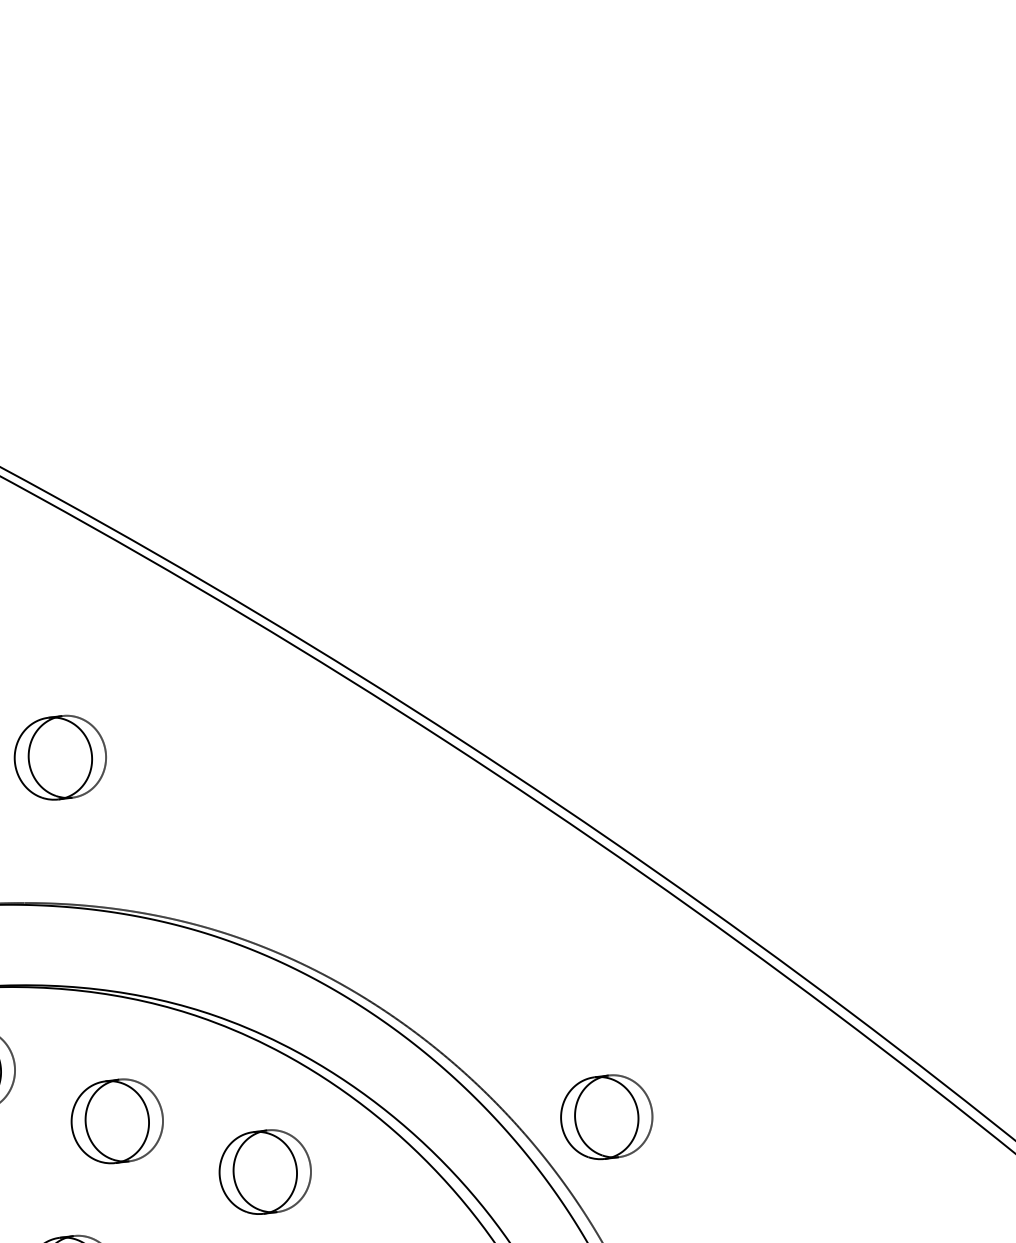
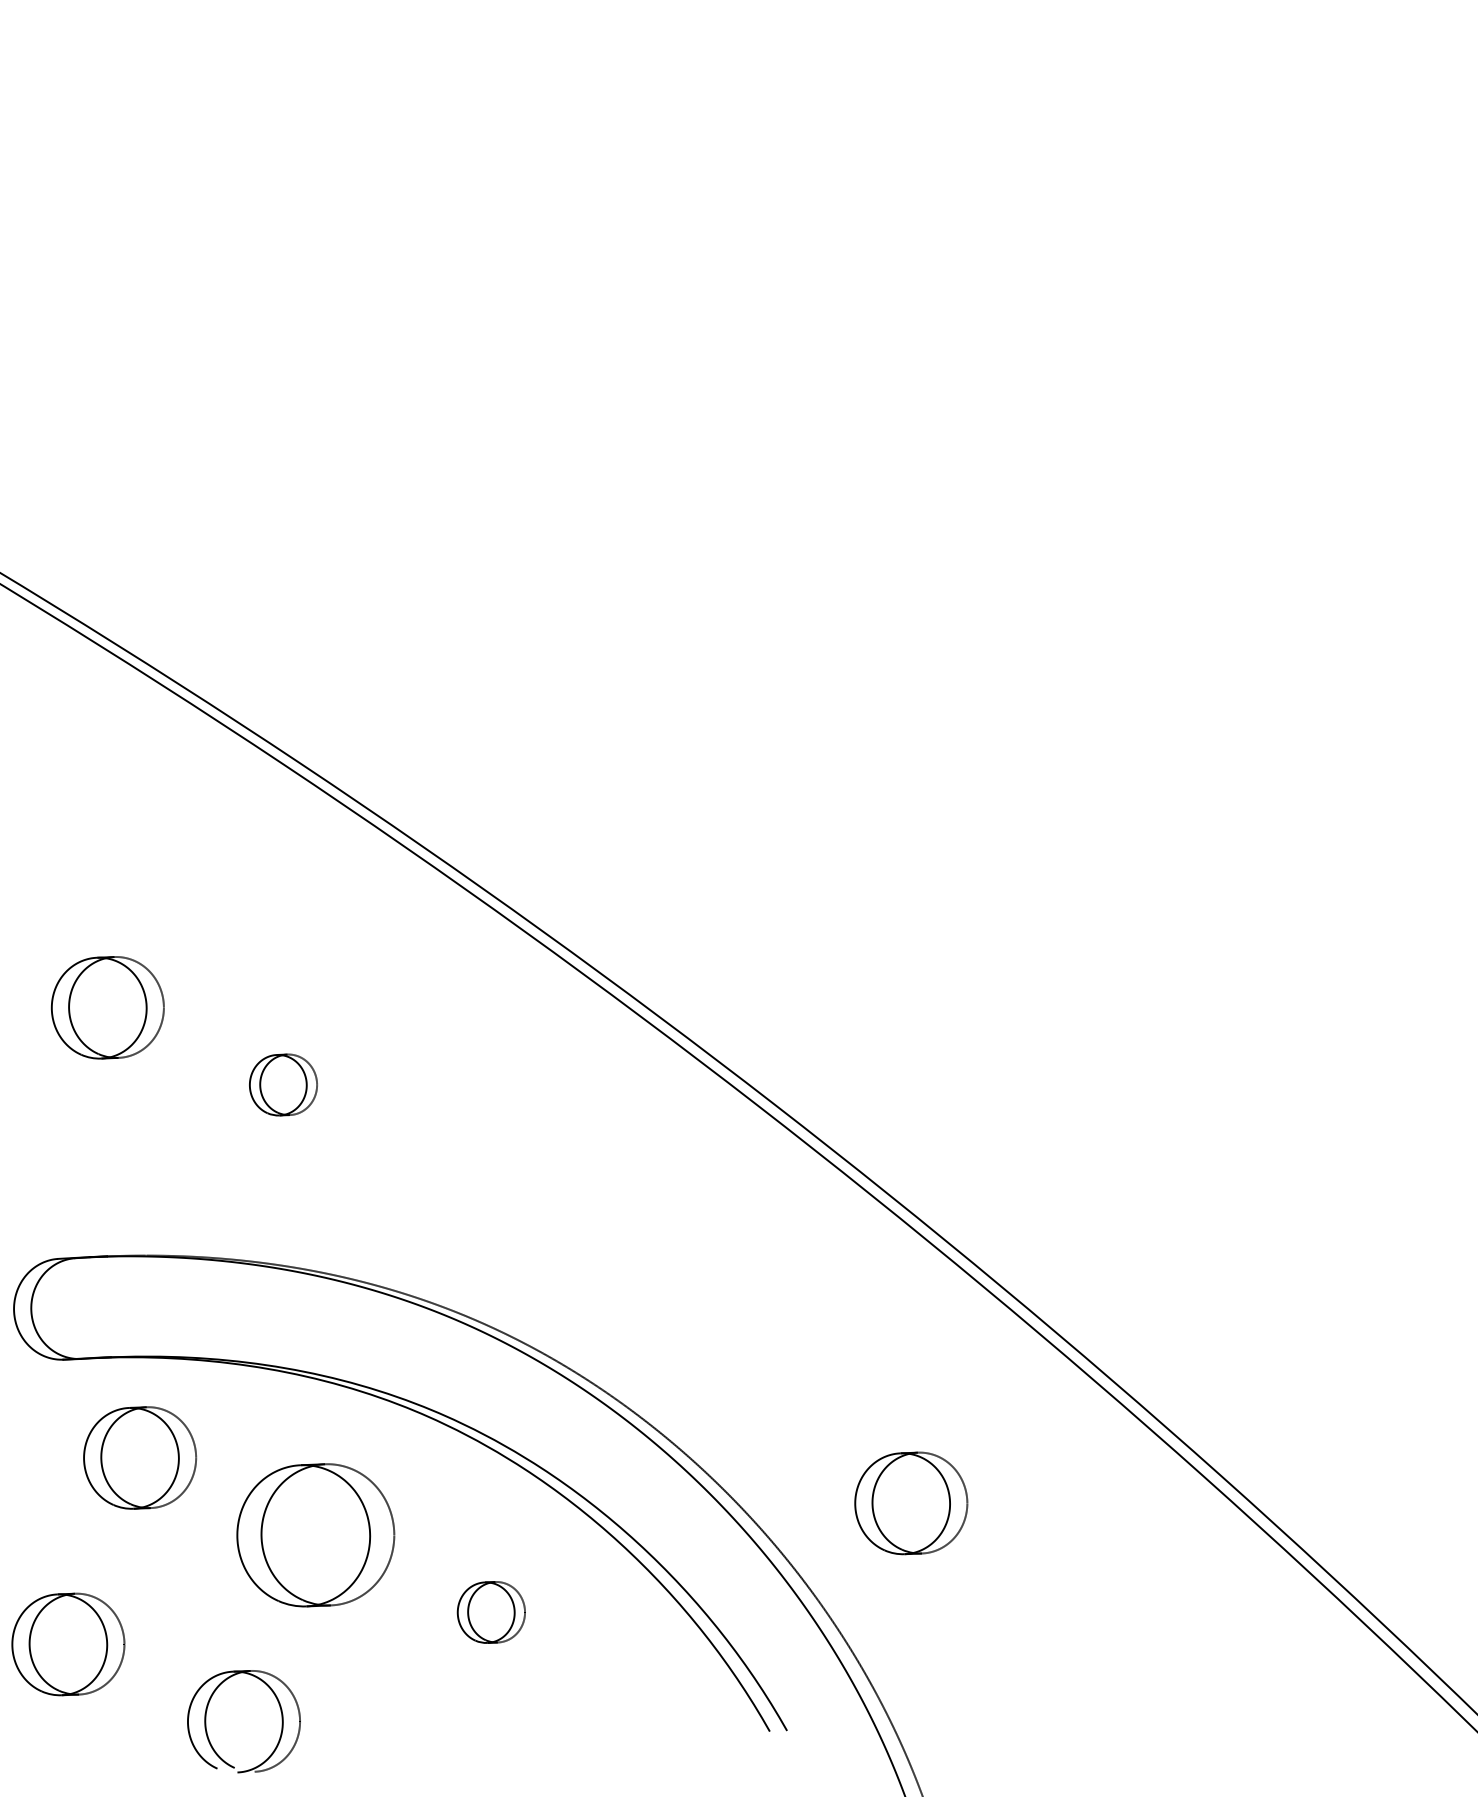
part: (60, 757) -> (283, 1084), size x0.6
part: (606, 1117) -> (911, 1503), moved
part: (117, 1120) -> (315, 1534), size x1.4
part: (265, 1172) -> (491, 1612), size x0.6

